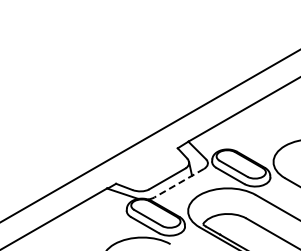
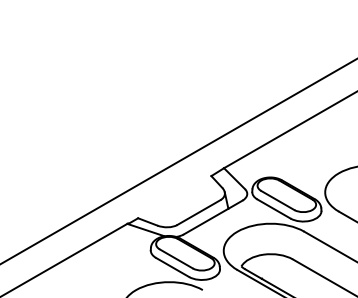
line: (178, 183) -> (212, 217), dashed -> solid

